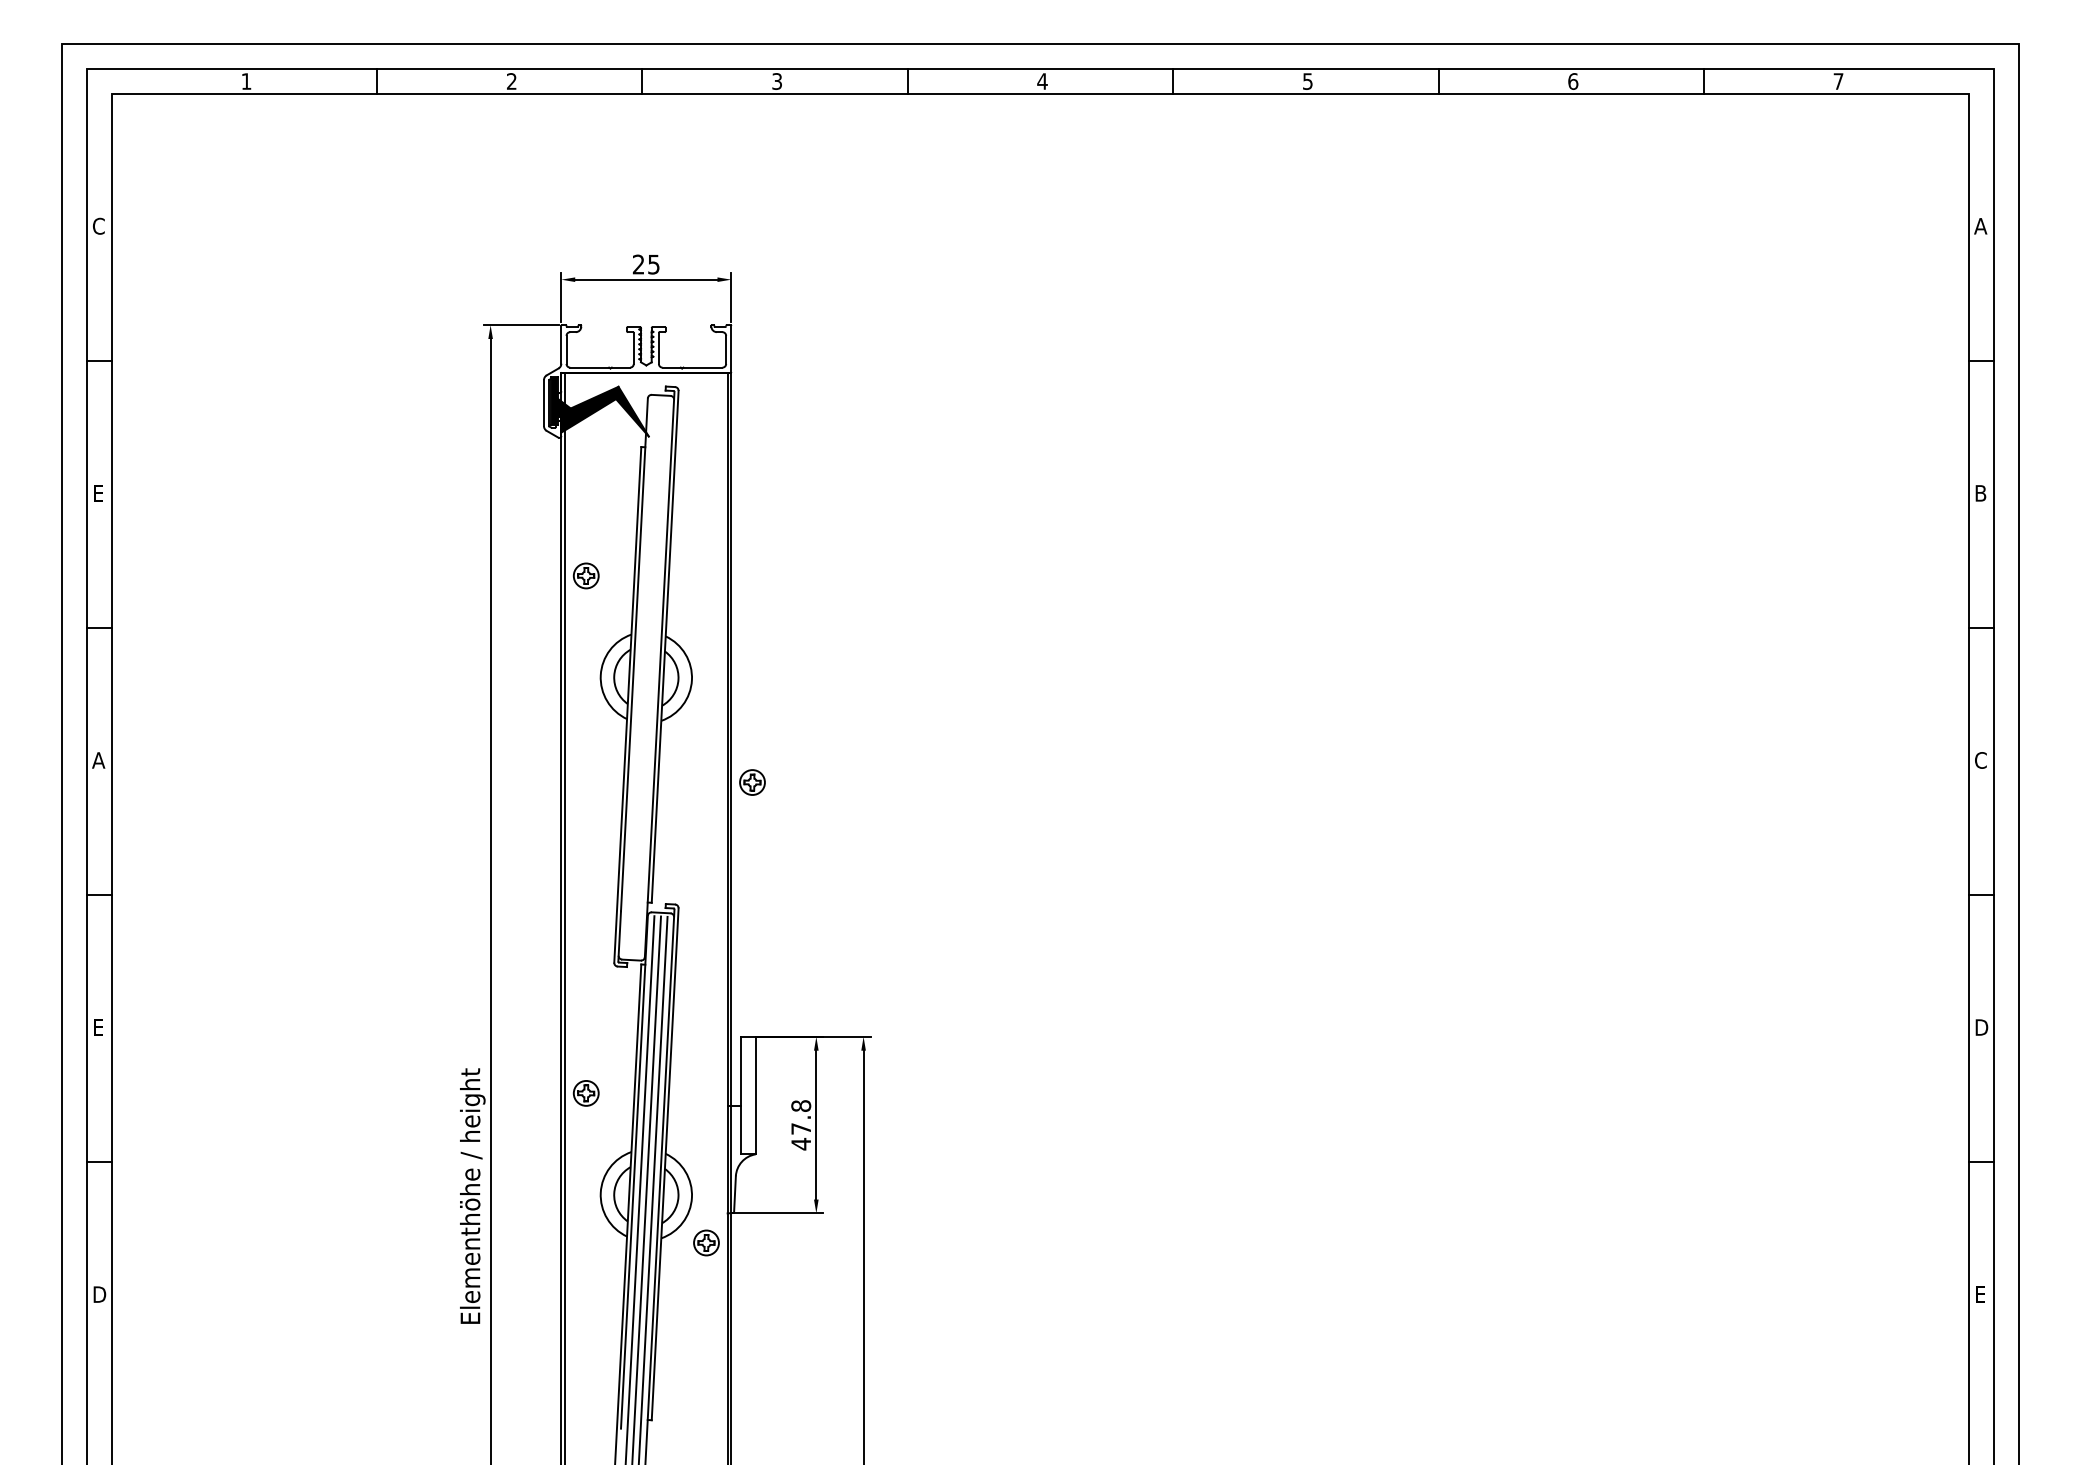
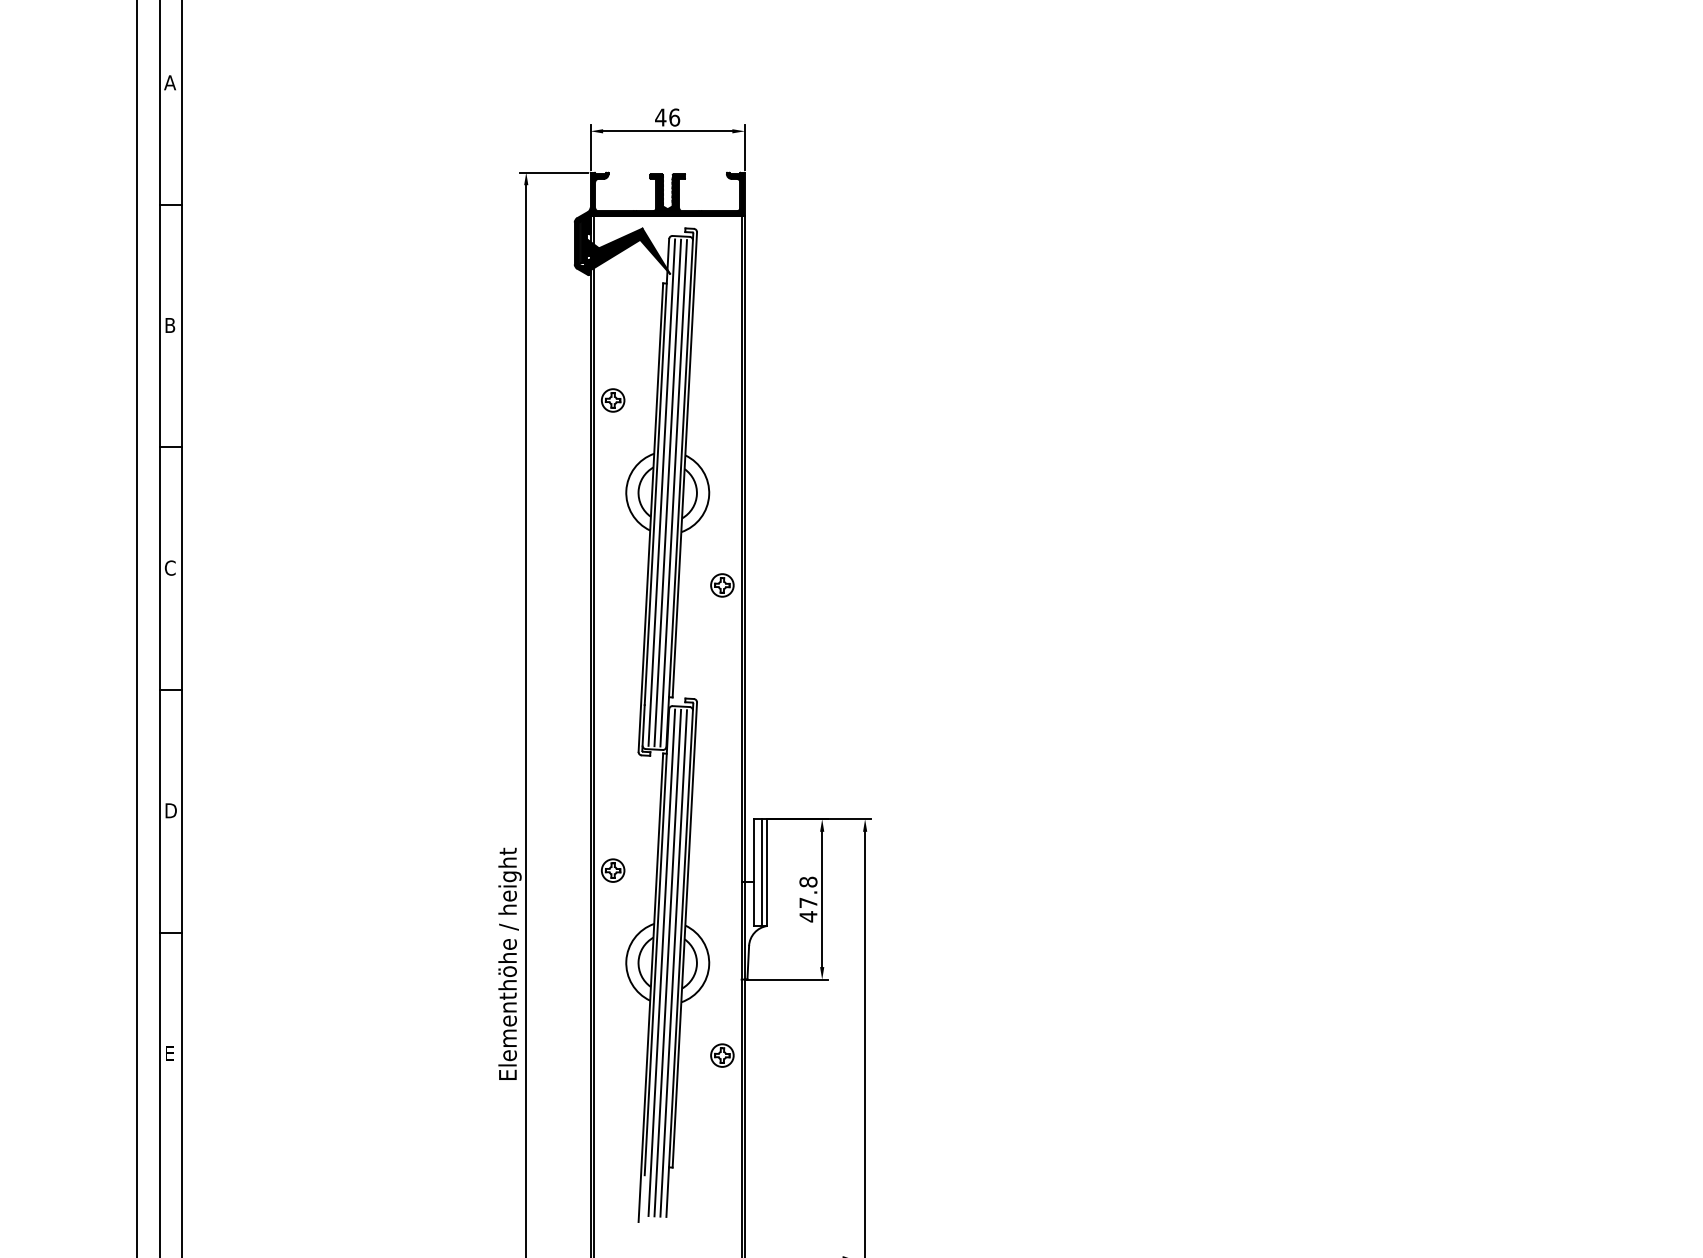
text: (98, 225) -> (169, 82), C -> A
text: (645, 264) -> (666, 117), 25 -> 46
fill: (637, 381) -> (659, 223), added
text: (98, 493) -> (169, 325), E -> B
line: (639, 677) -> (661, 492), added
line: (646, 677) -> (667, 492), added
line: (652, 677) -> (673, 492), added
text: (98, 760) -> (169, 568), A -> C
part: (752, 782) -> (722, 585), moved
text: (99, 1027) -> (170, 810), E -> D
line: (750, 1095) -> (762, 872), added
part: (706, 1242) -> (722, 1055), moved
text: (99, 1294) -> (170, 1053), D -> E

